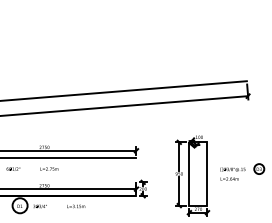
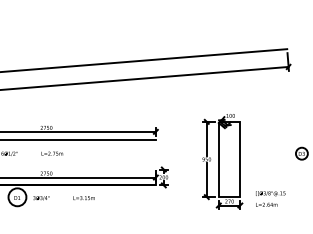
text: (232, 173) -> (270, 198), moved

